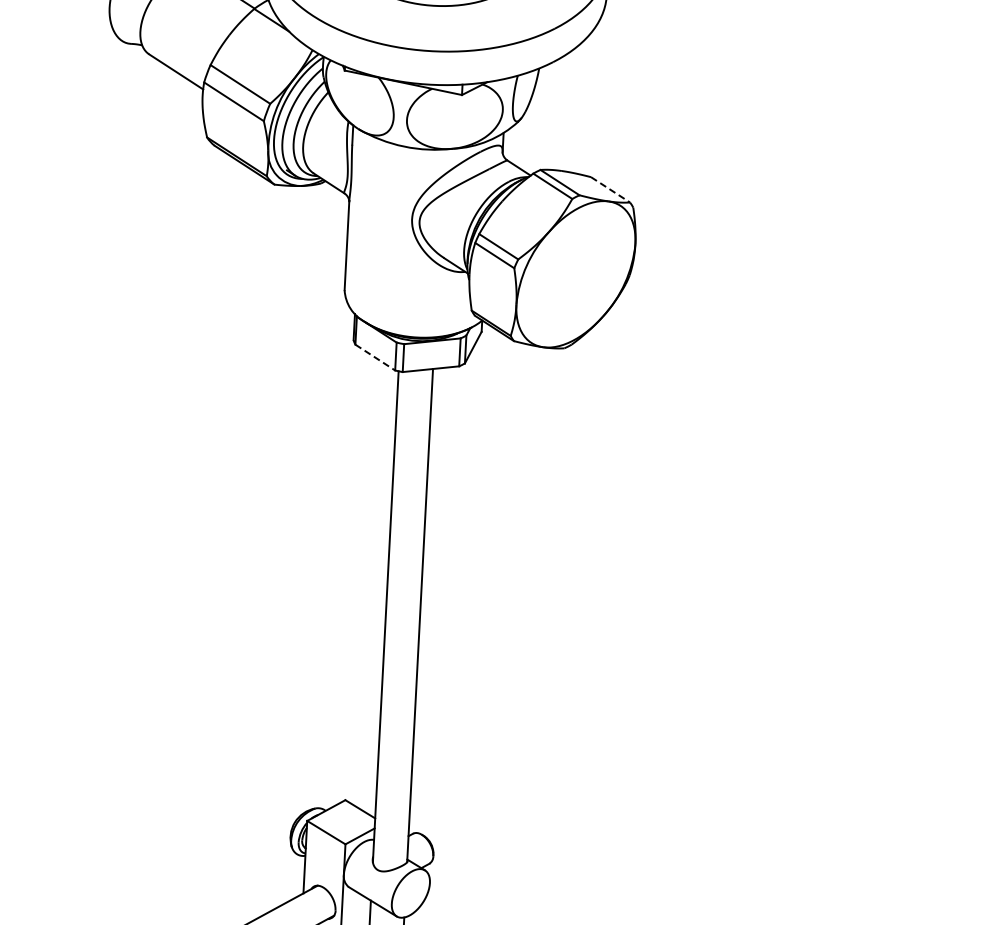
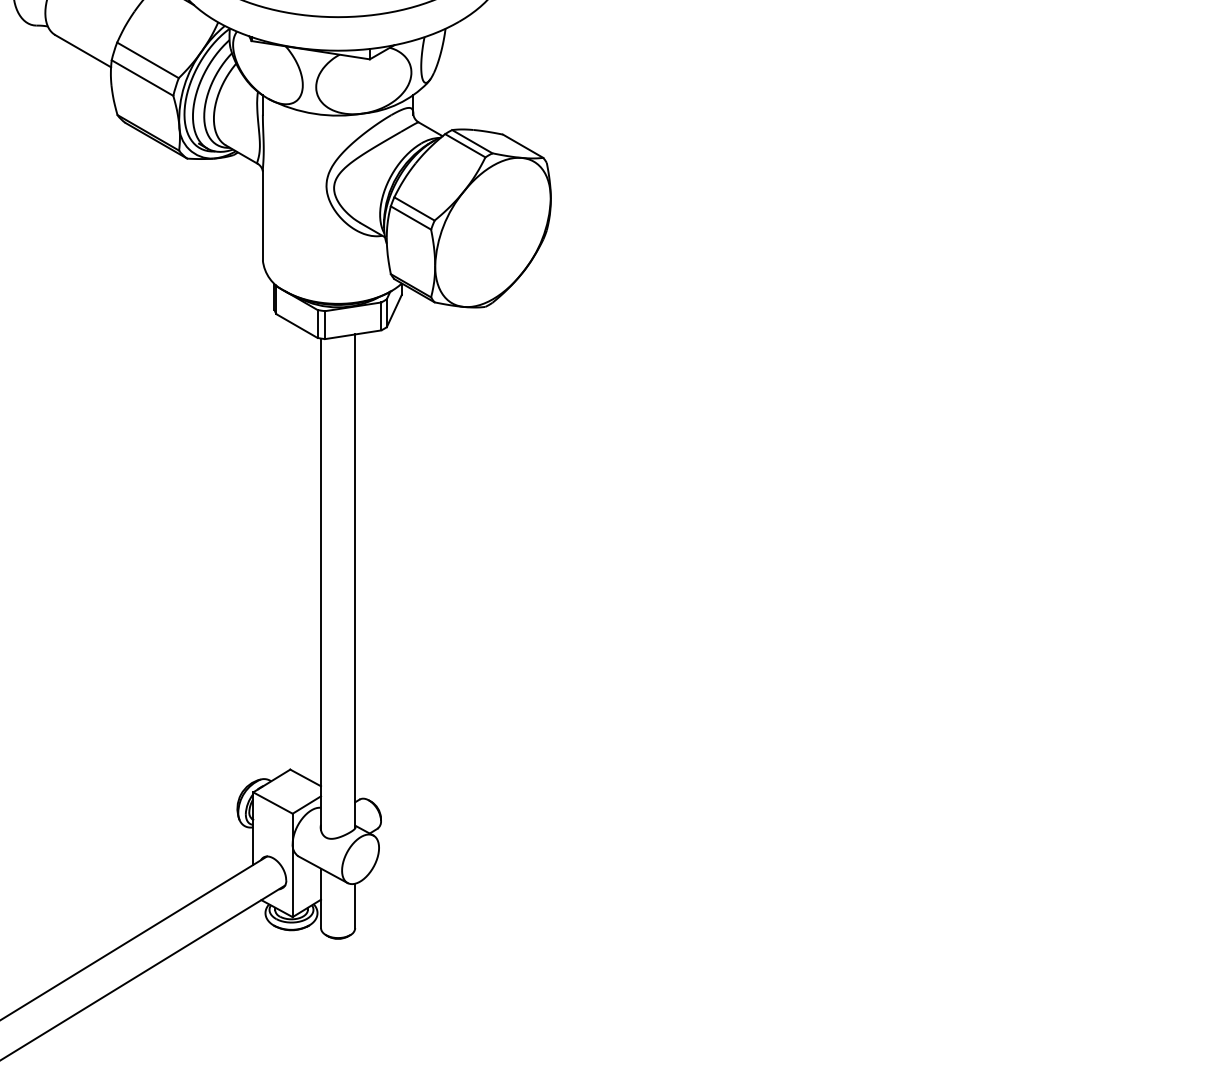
line: (610, 190) -> (523, 146), dashed -> solid
line: (375, 358) -> (297, 326), dashed -> solid

